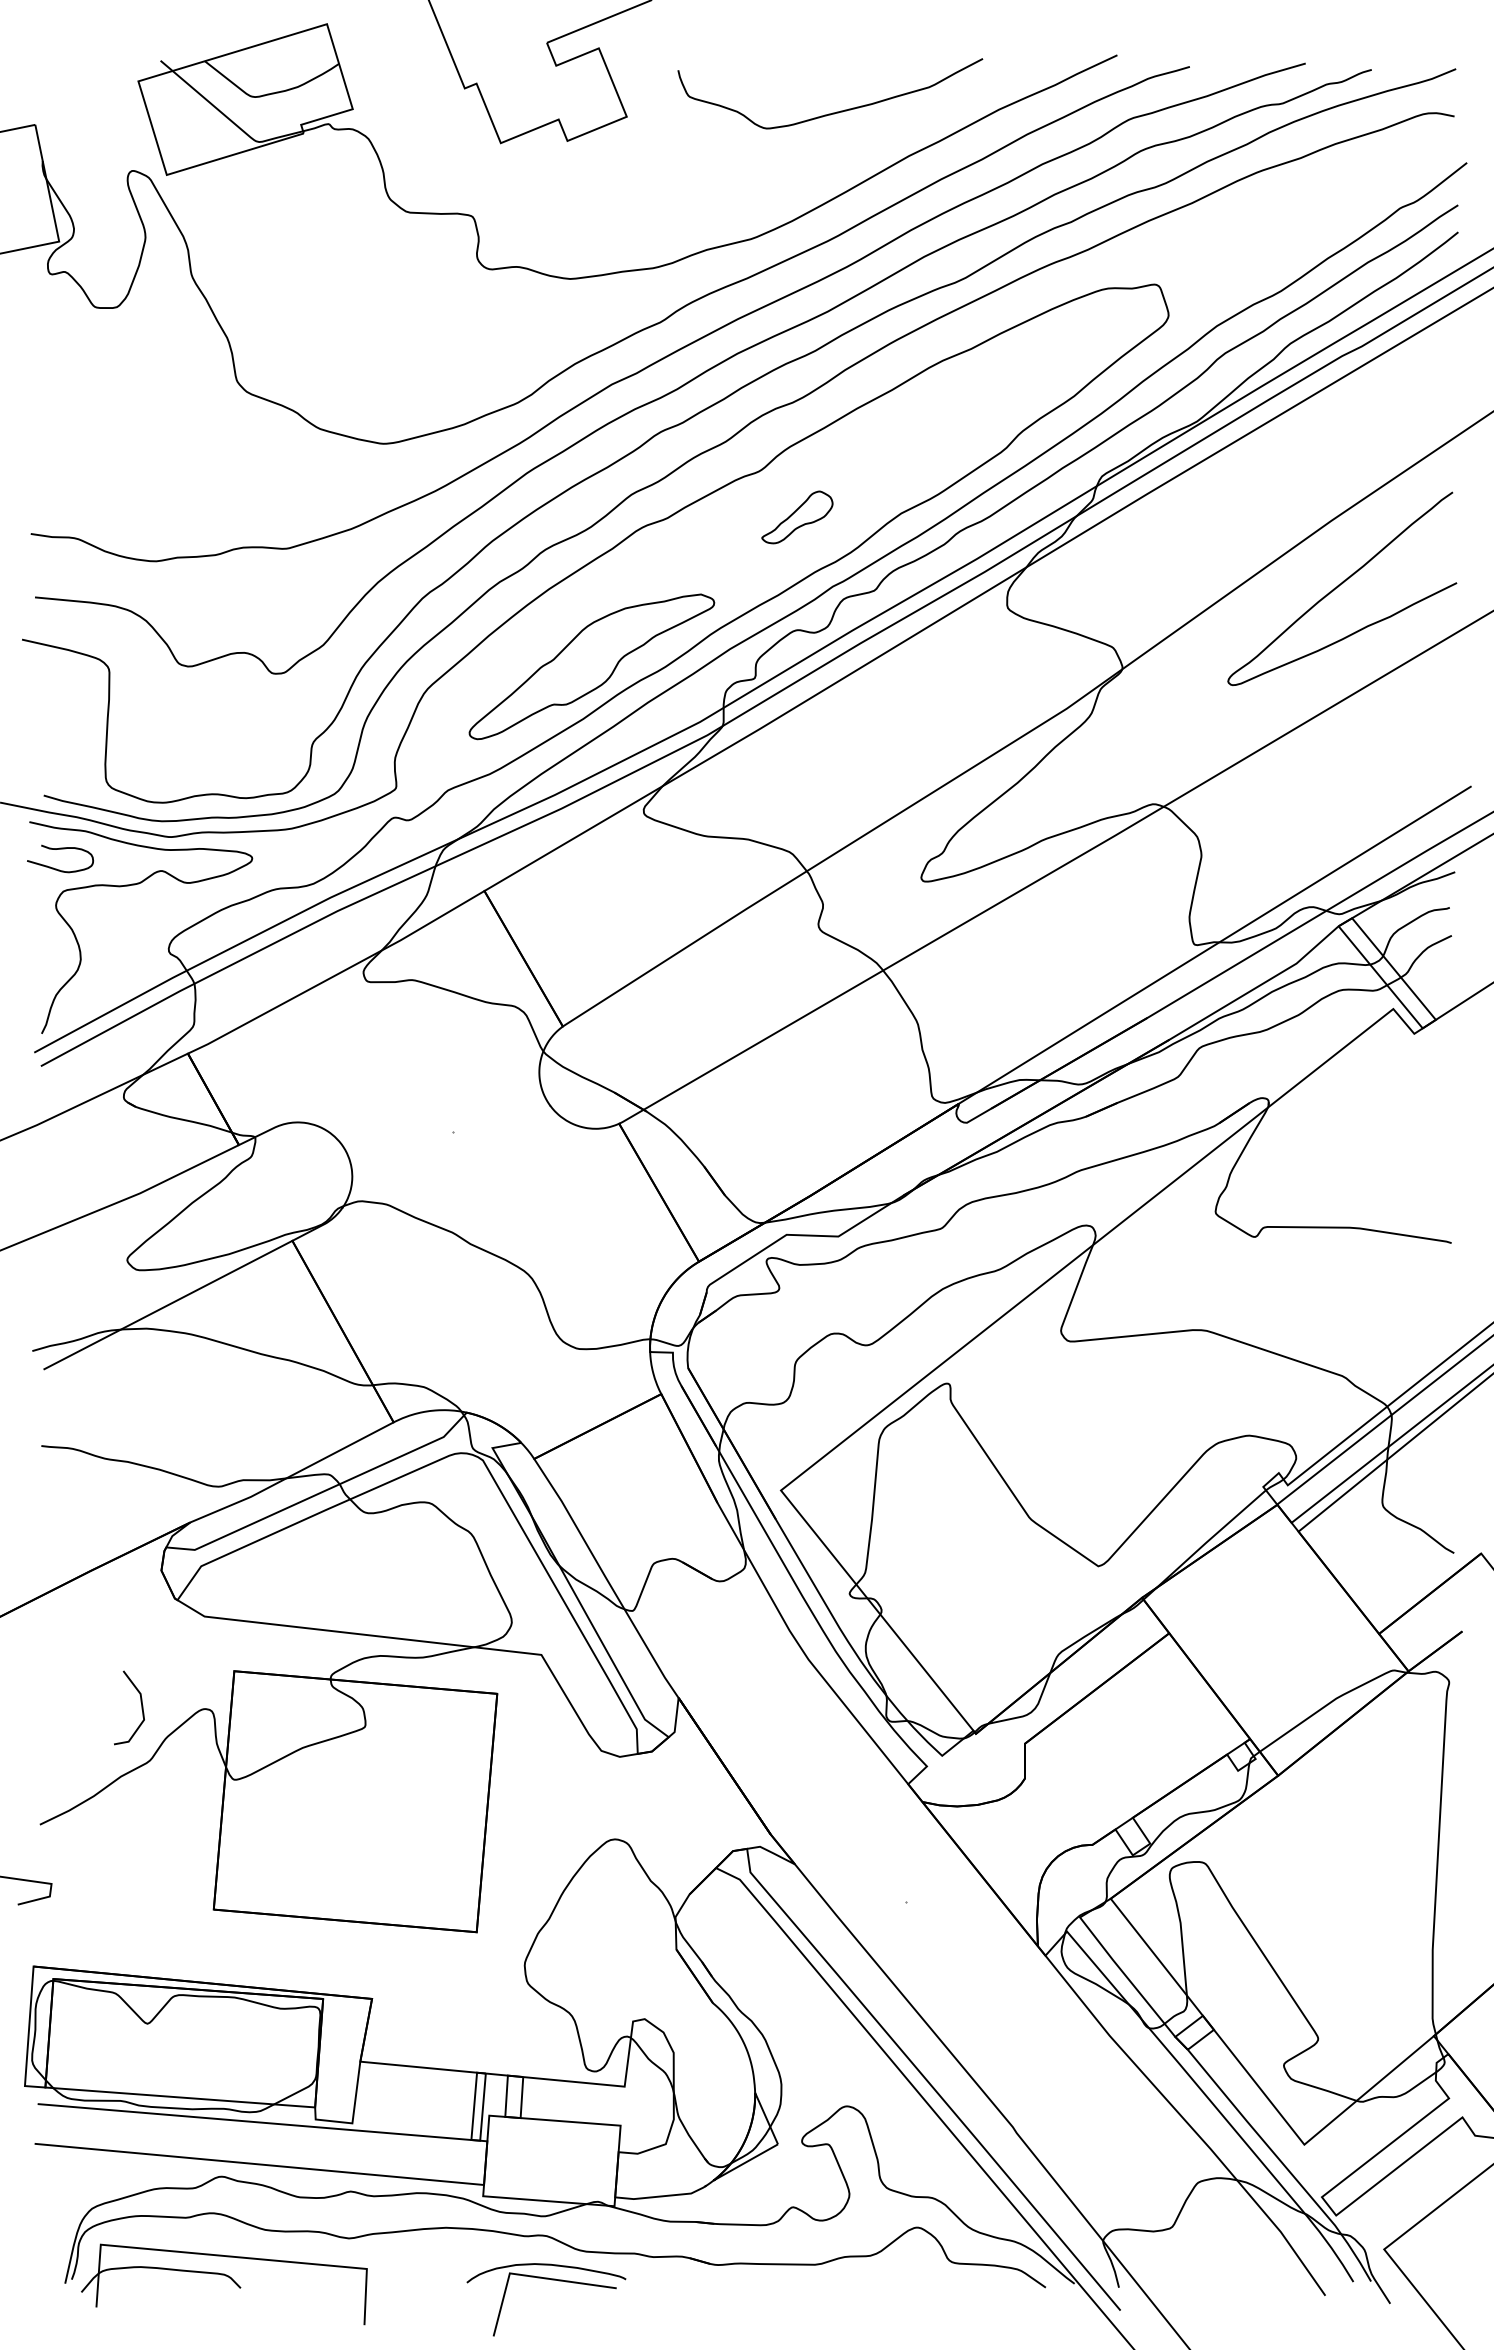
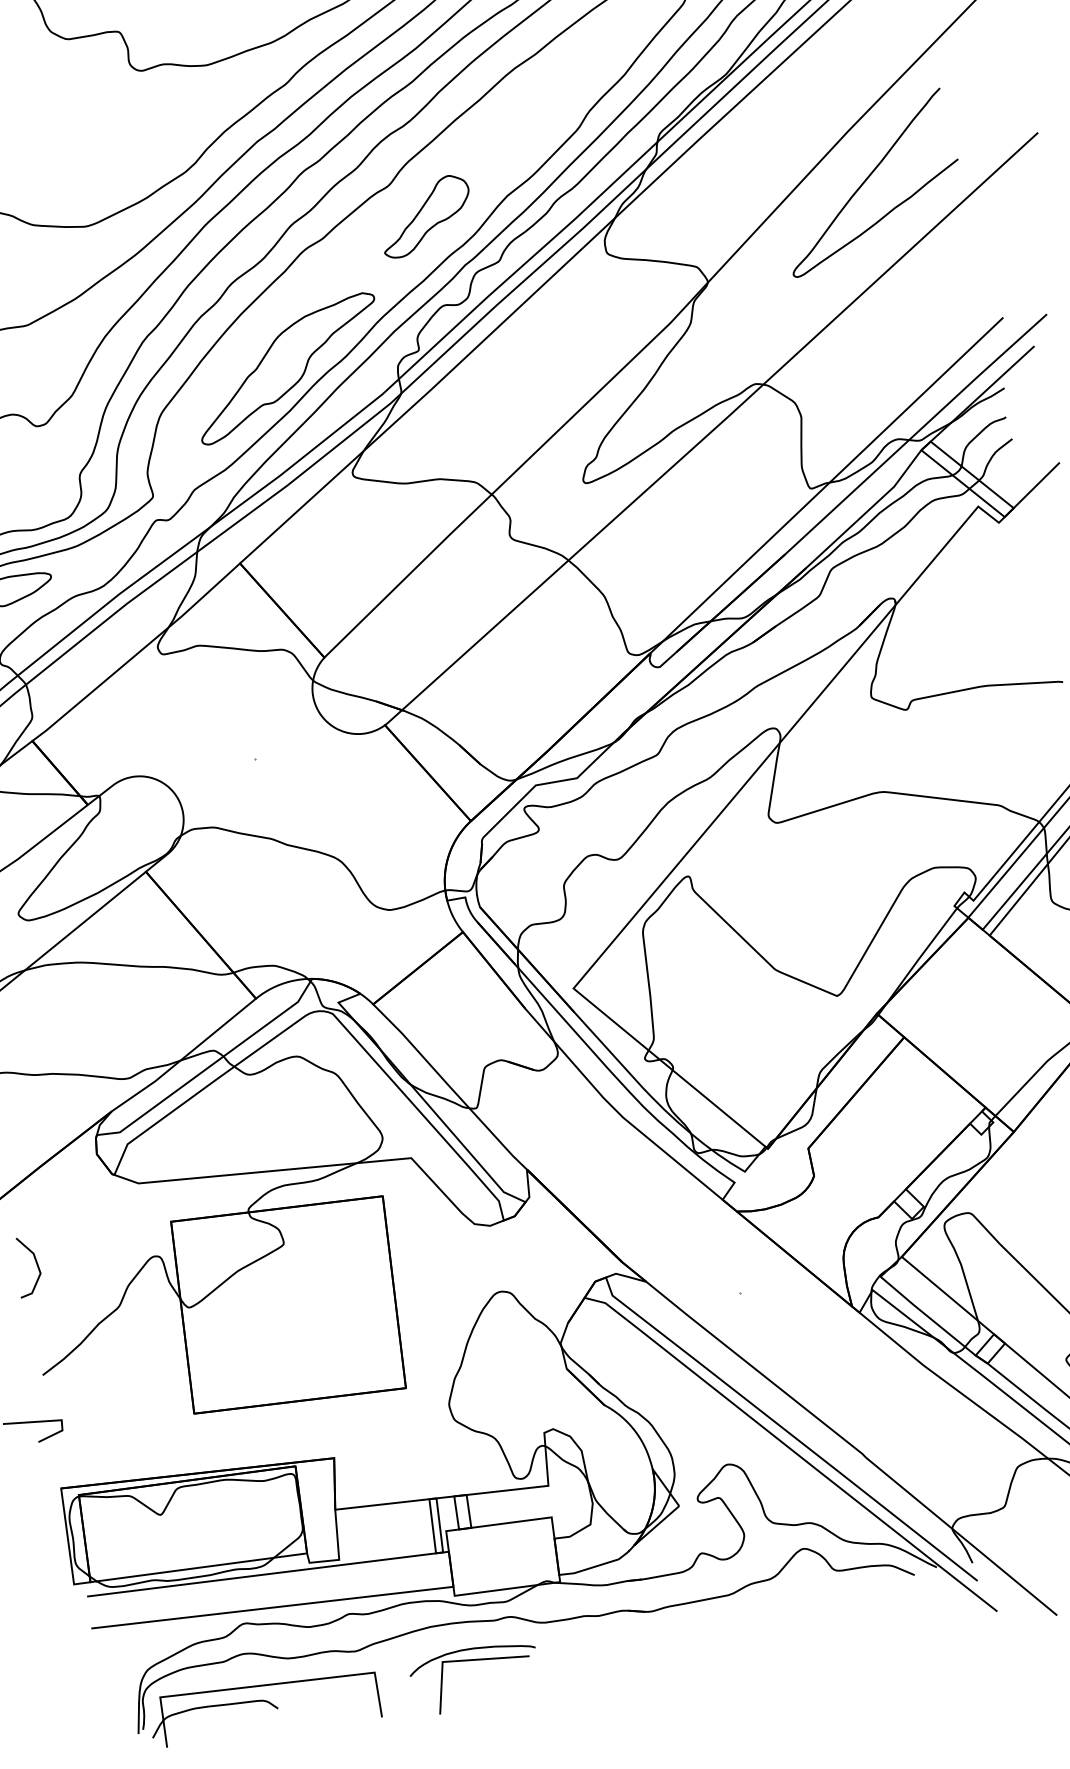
part: (797, 517) -> (425, 216), size x1.67
line: (141, 1707) -> (36, 1264), moved
part: (551, 2280) -> (476, 1660), moved

